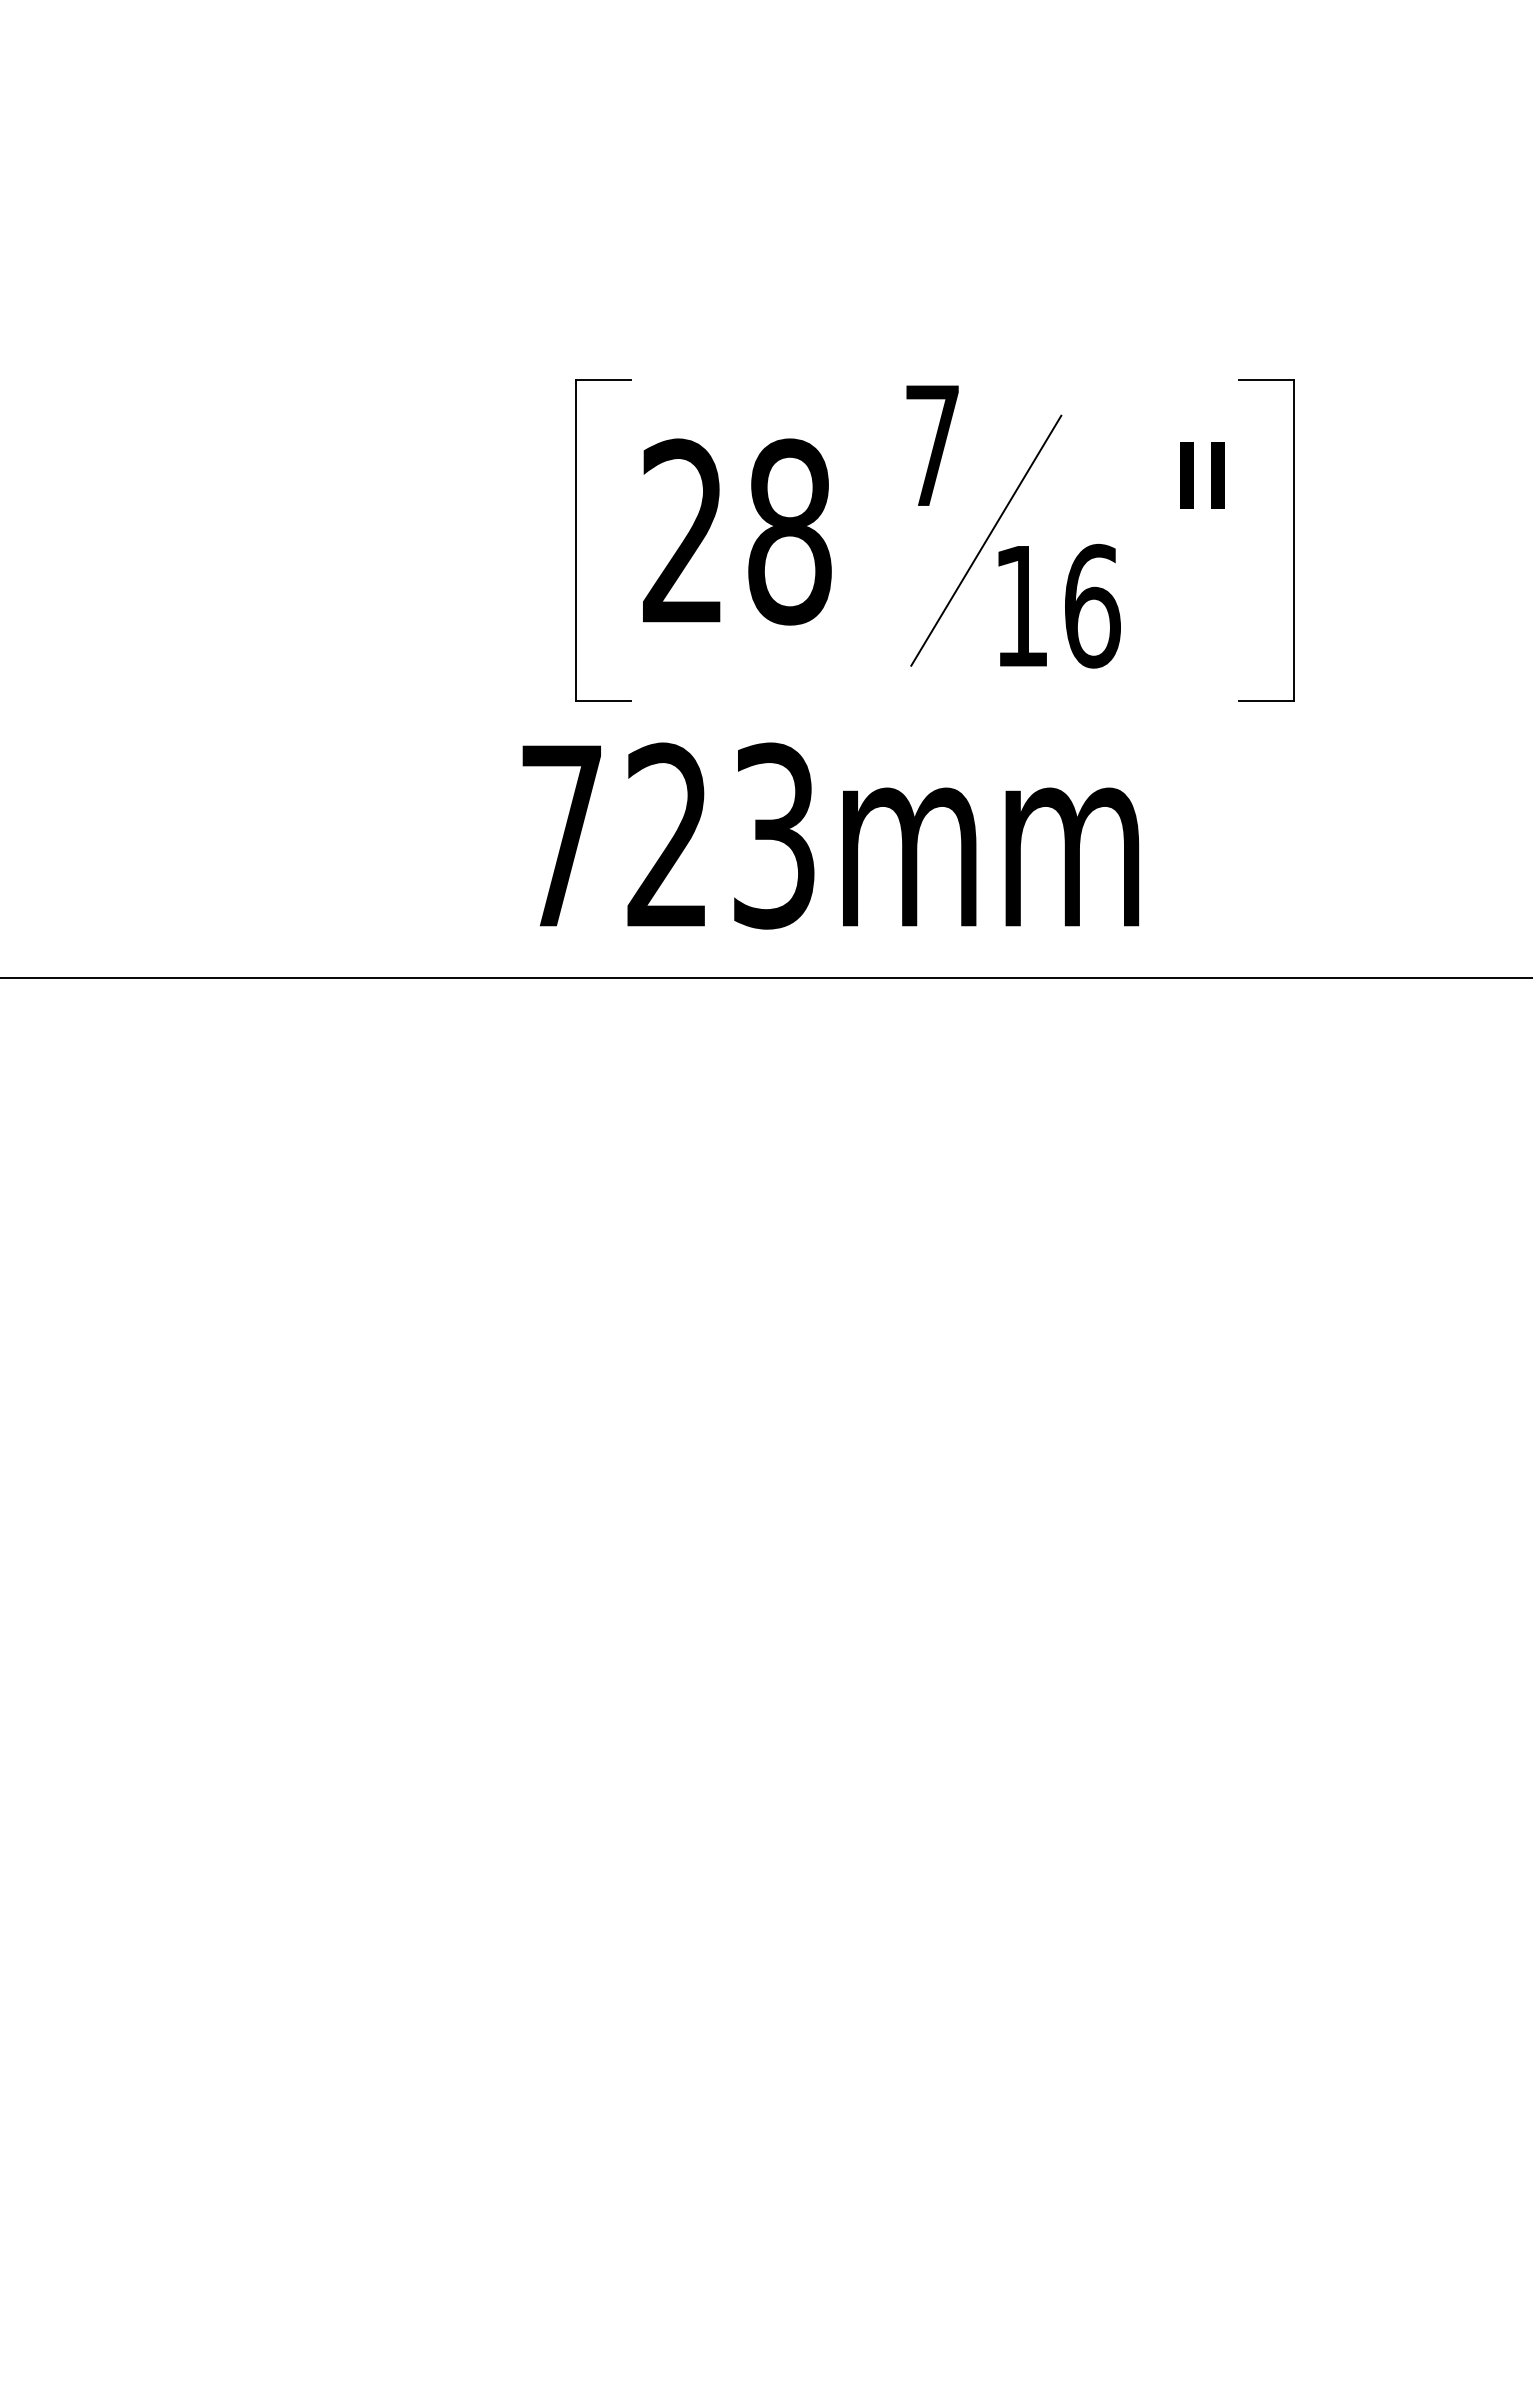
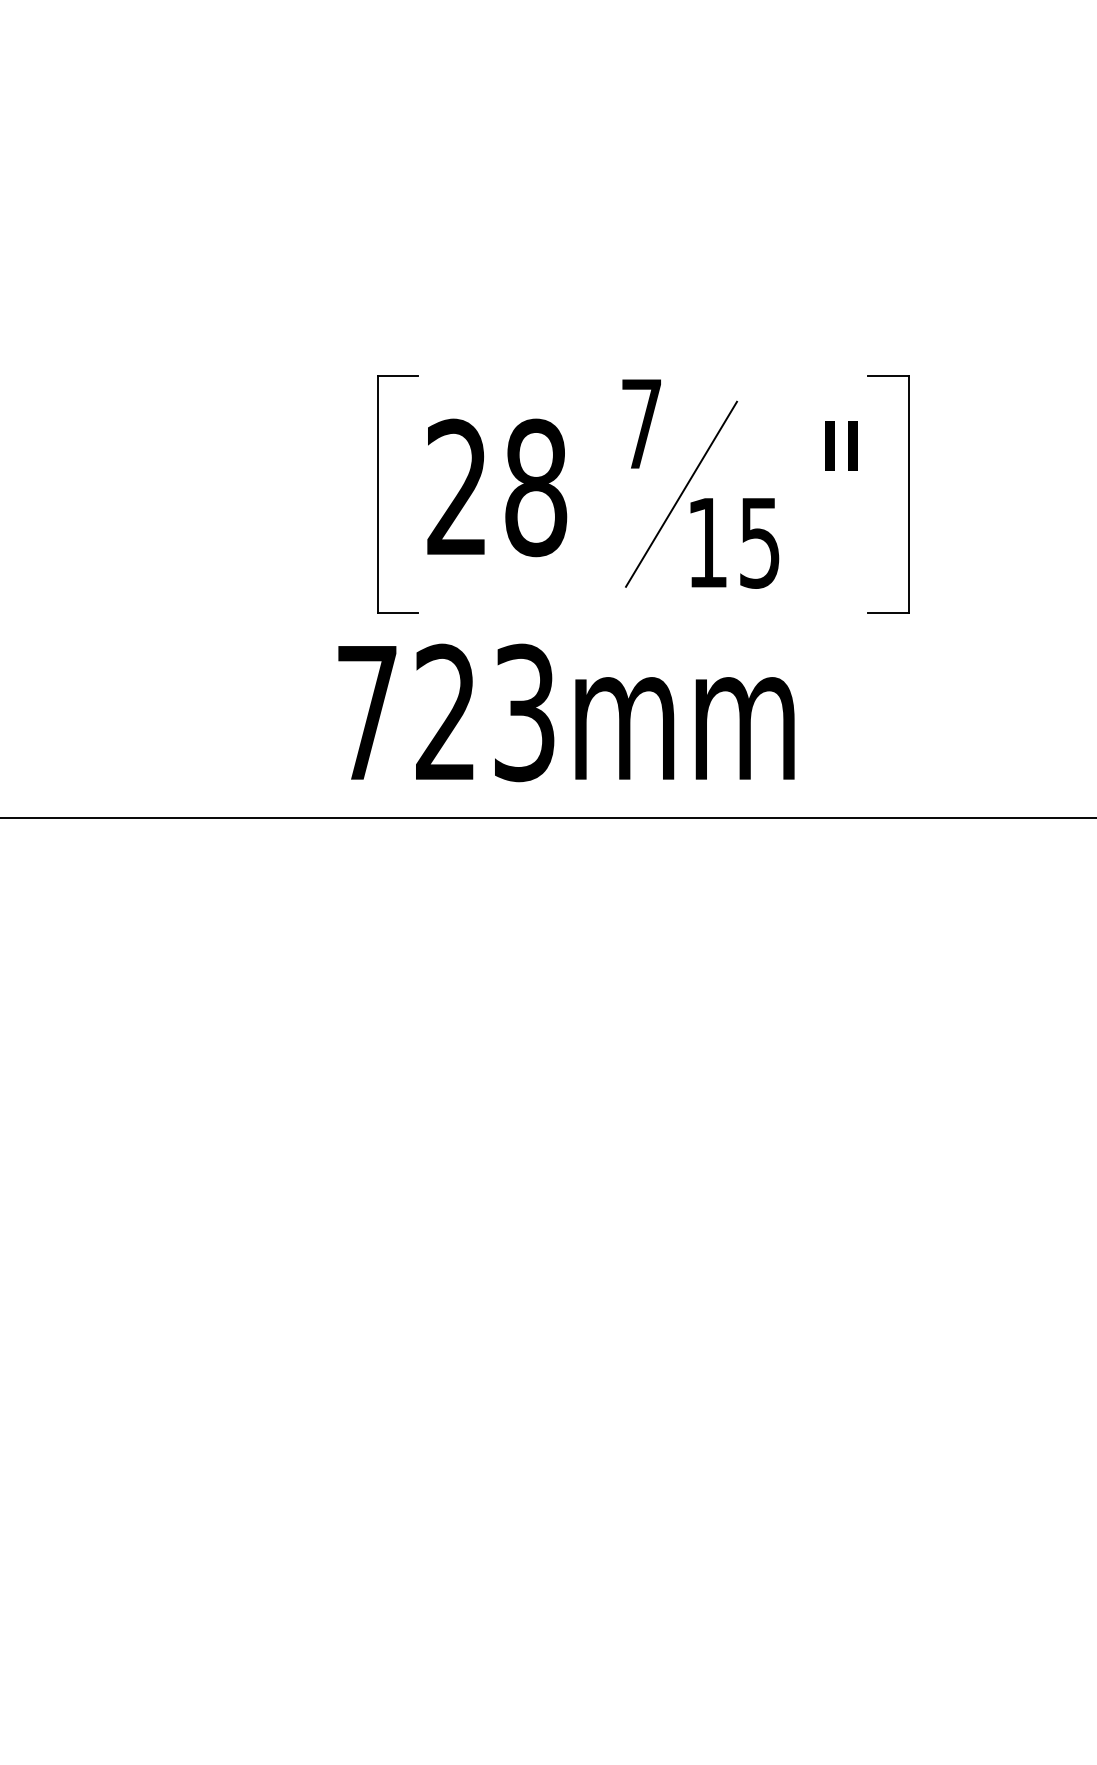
text: (1092, 605) -> (760, 542), 16 -> 15

